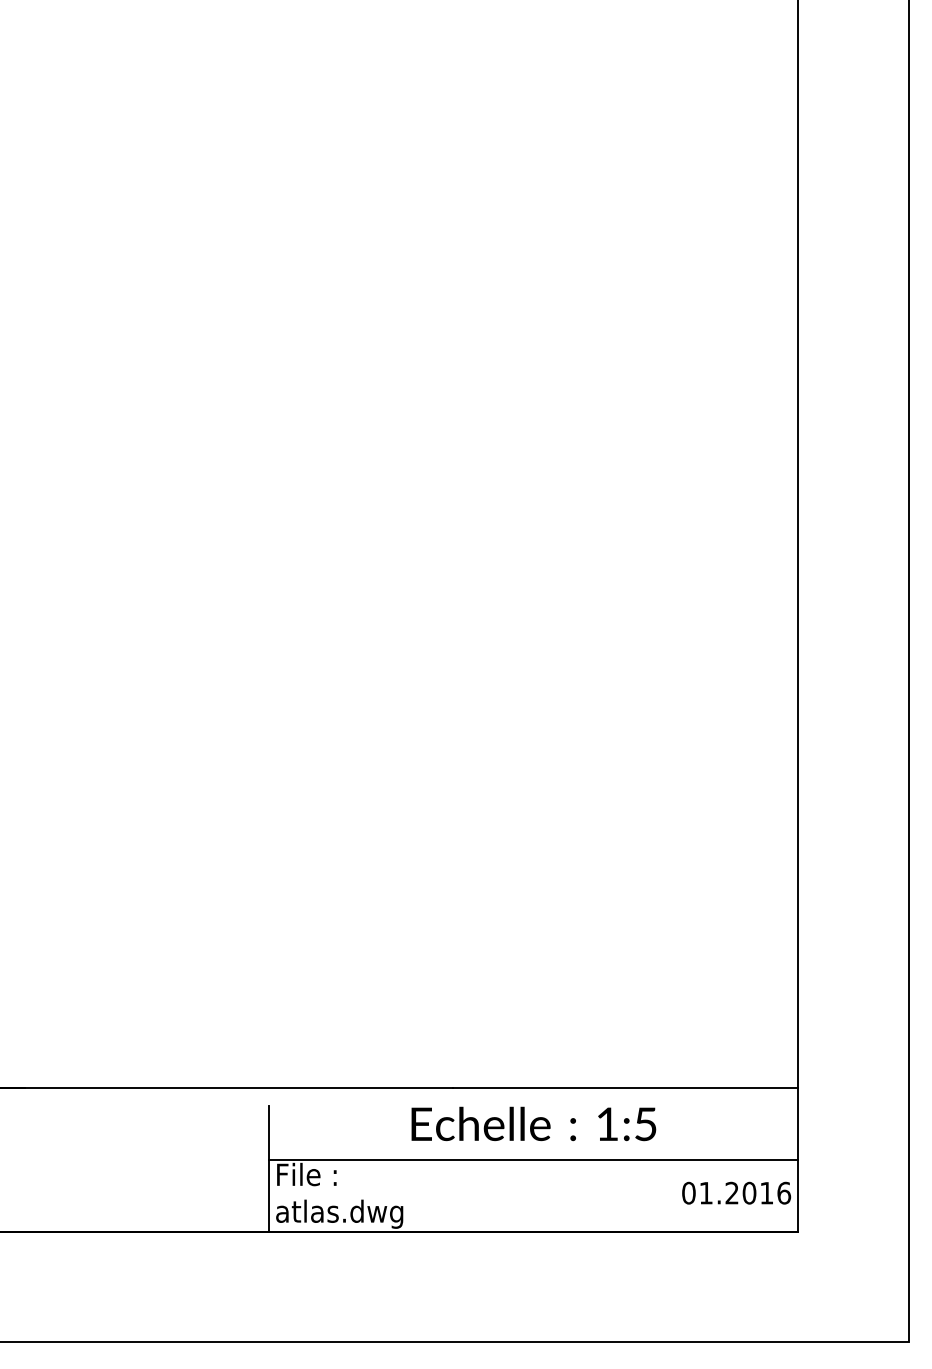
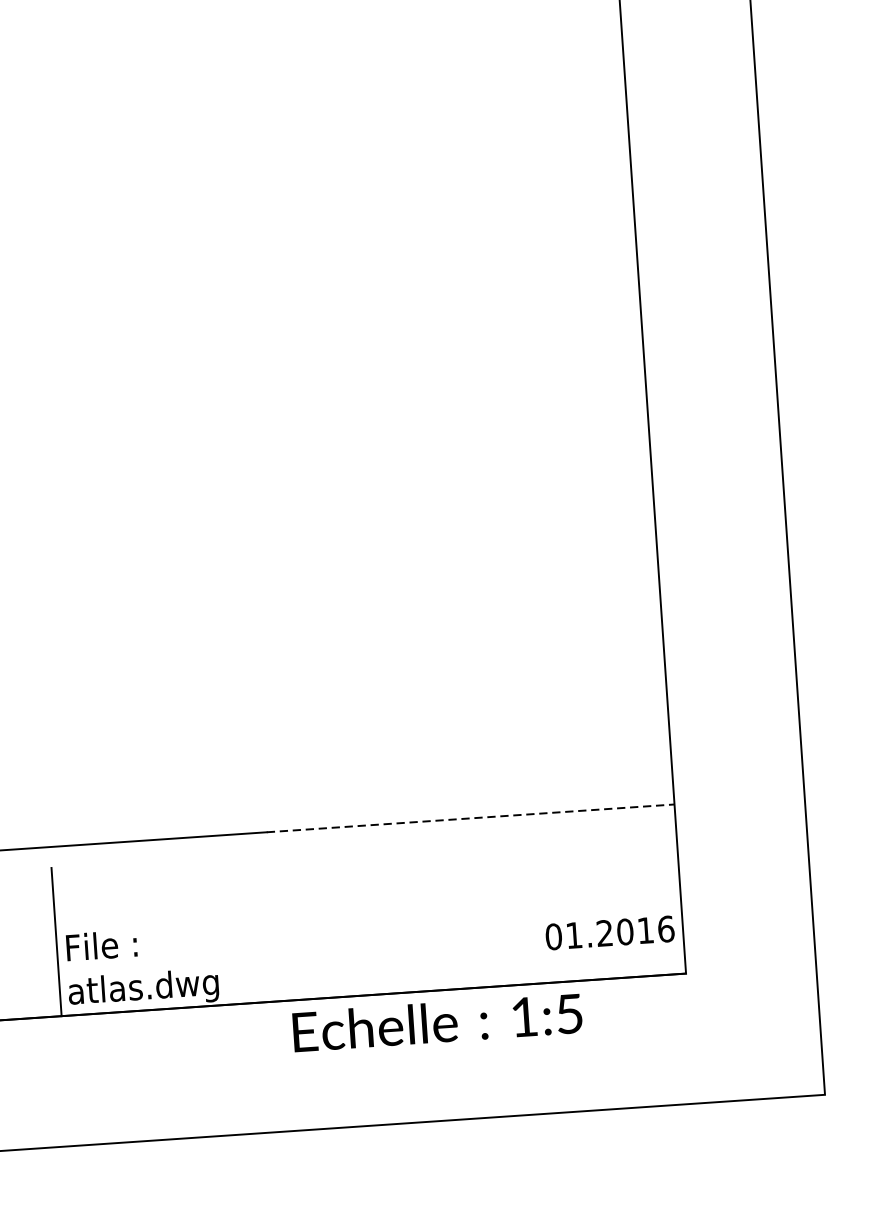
line: (625, 1088) -> (470, 818), solid -> dashed
text: (533, 1123) -> (437, 1022), moved
line: (533, 1160) -> (367, 910), removed

